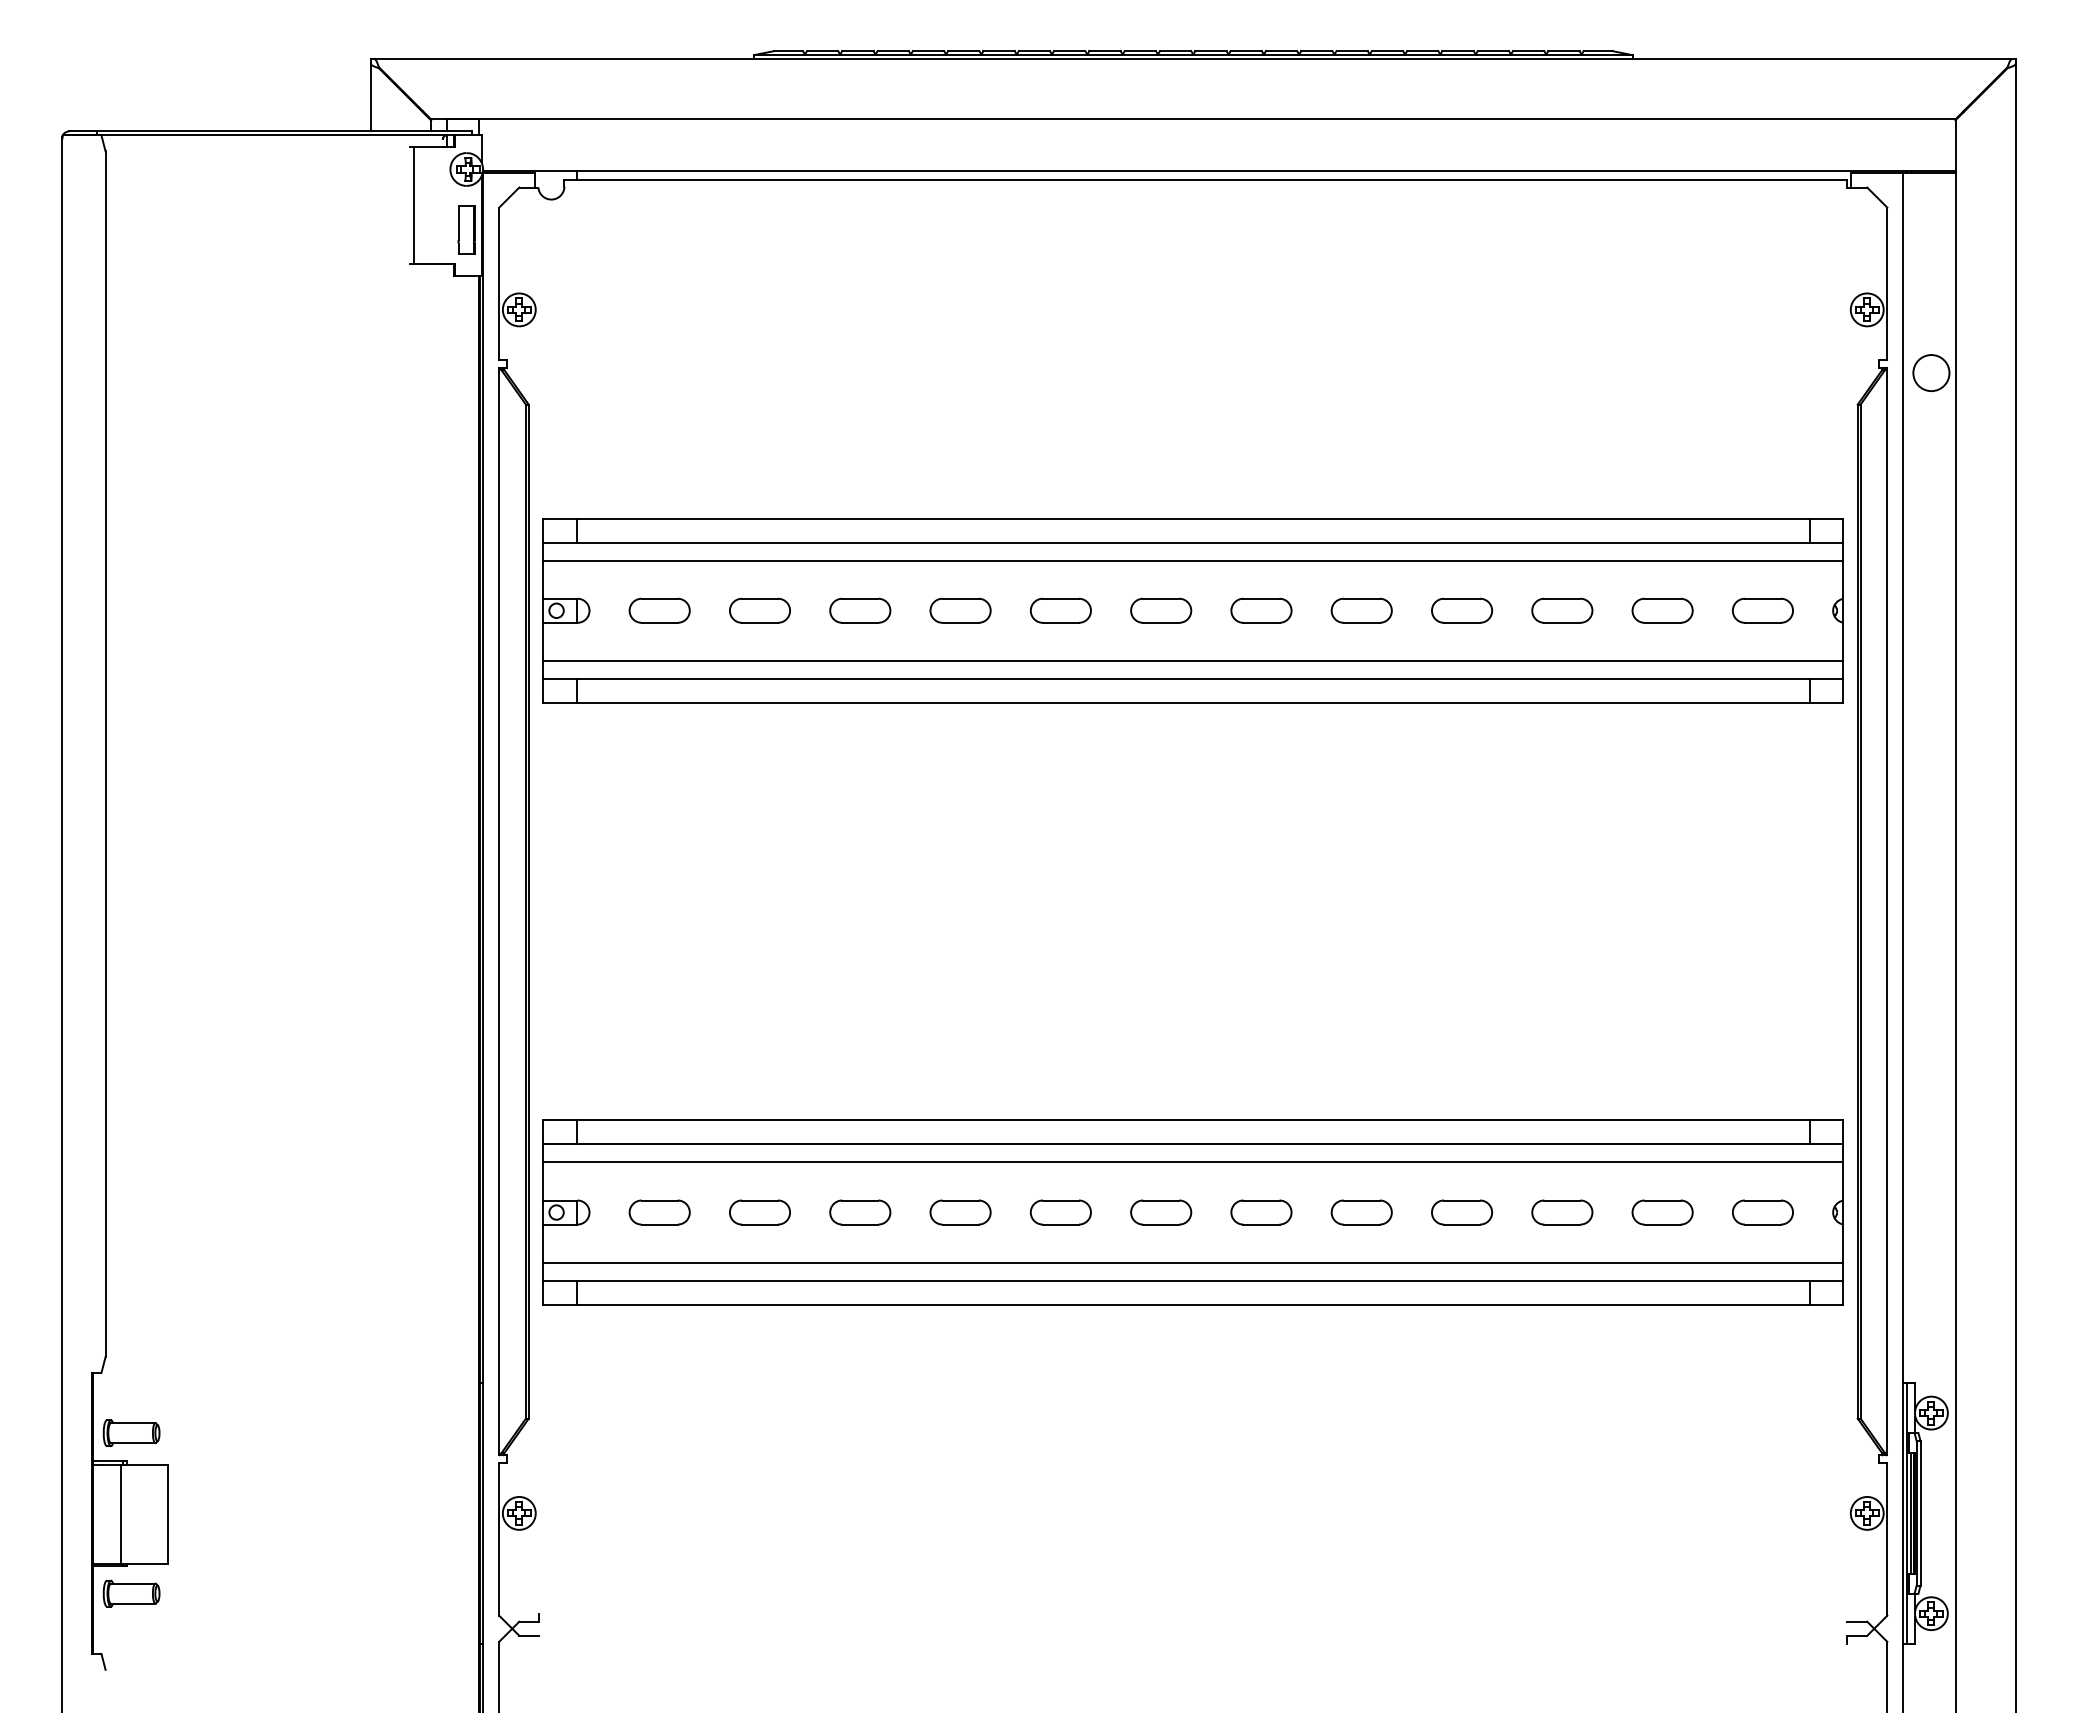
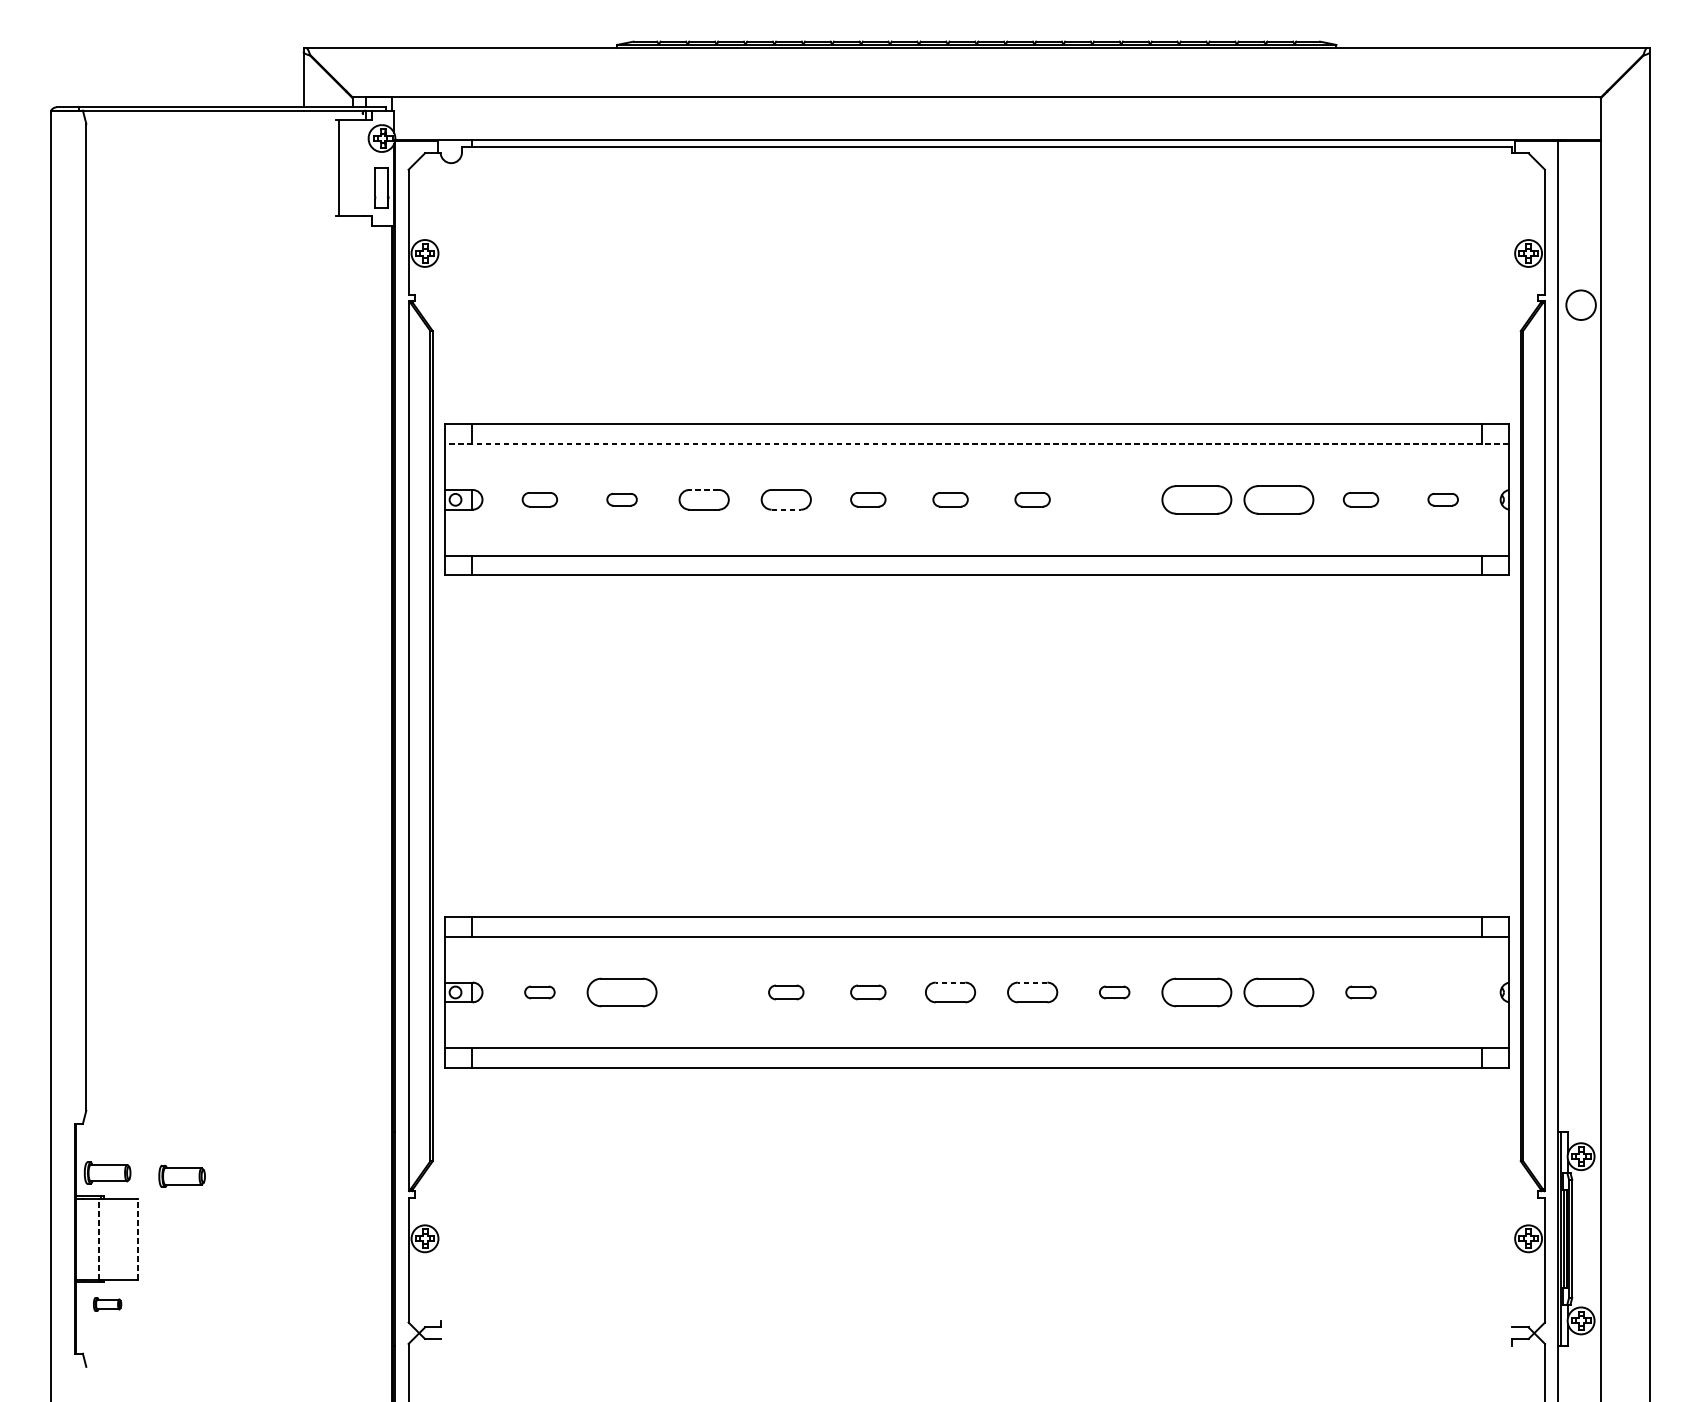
line: (1193, 542) -> (976, 443), solid -> dashed
line: (1193, 560) -> (976, 458), removed
line: (859, 598) -> (703, 489), solid -> dashed
part: (659, 610) -> (539, 499), size x0.7
part: (759, 610) -> (621, 499), size x0.6
part: (1060, 610) -> (868, 499), size x0.7
part: (1161, 610) -> (950, 499), size x0.7
part: (1261, 610) -> (1032, 499), size x0.7
part: (1361, 610) -> (1114, 499), removed
part: (1461, 610) -> (1196, 499), size x1.4
part: (1562, 610) -> (1279, 499), size x1.4
part: (1662, 610) -> (1360, 499), size x0.7
part: (1762, 610) -> (1442, 499), size x0.6
line: (961, 622) -> (787, 509), solid -> dashed
line: (1193, 660) -> (976, 540), removed
line: (1193, 1162) -> (976, 951), removed
line: (1160, 1200) -> (949, 982), solid -> dashed
line: (1260, 1200) -> (1031, 982), solid -> dashed
part: (659, 1212) -> (539, 992), size x0.6
part: (759, 1212) -> (621, 992), size x1.4
part: (860, 1212) -> (704, 992), removed
part: (960, 1212) -> (786, 992), size x0.7
part: (1060, 1212) -> (868, 992), size x0.7
part: (1361, 1212) -> (1114, 992), size x0.6
part: (1461, 1212) -> (1196, 992), size x1.4
part: (1562, 1212) -> (1279, 992), size x1.4
part: (1662, 1212) -> (1360, 992), size x0.6
part: (1762, 1212) -> (1442, 992), removed
line: (1193, 1262) -> (976, 1033), removed
part: (222, 1437) -> (182, 1176), added
line: (120, 1513) -> (98, 1238), solid -> dashed
line: (168, 1513) -> (137, 1238), solid -> dashed
part: (131, 1593) -> (107, 1304), size x0.6

